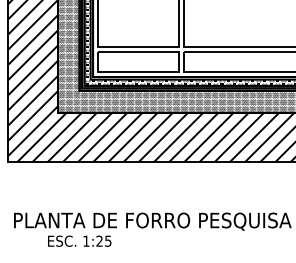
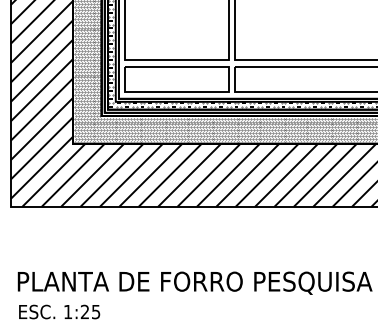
text: (79, 240) -> (59, 311), moved

